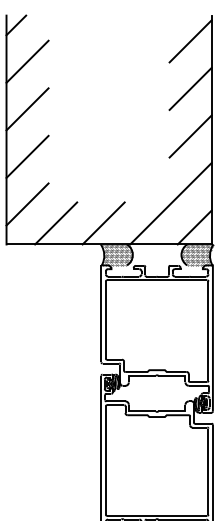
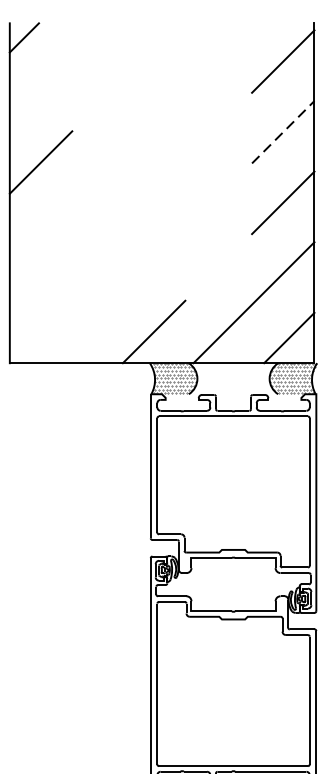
line: (27, 61) -> (40, 91), removed
line: (190, 88) -> (283, 131), solid -> dashed
line: (27, 156) -> (40, 232), removed
line: (27, 204) -> (40, 303), removed
line: (56, 223) -> (84, 332), removed

